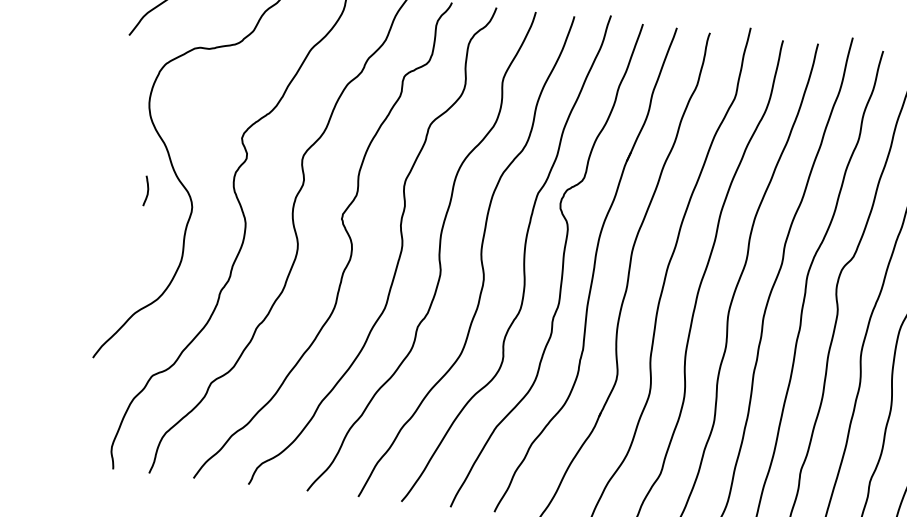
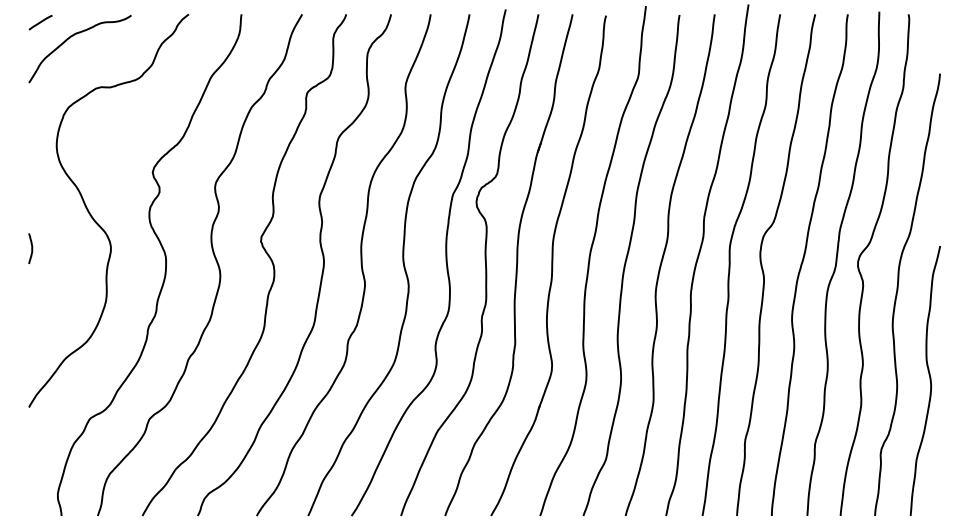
curve: (147, 190) -> (31, 248), moved

